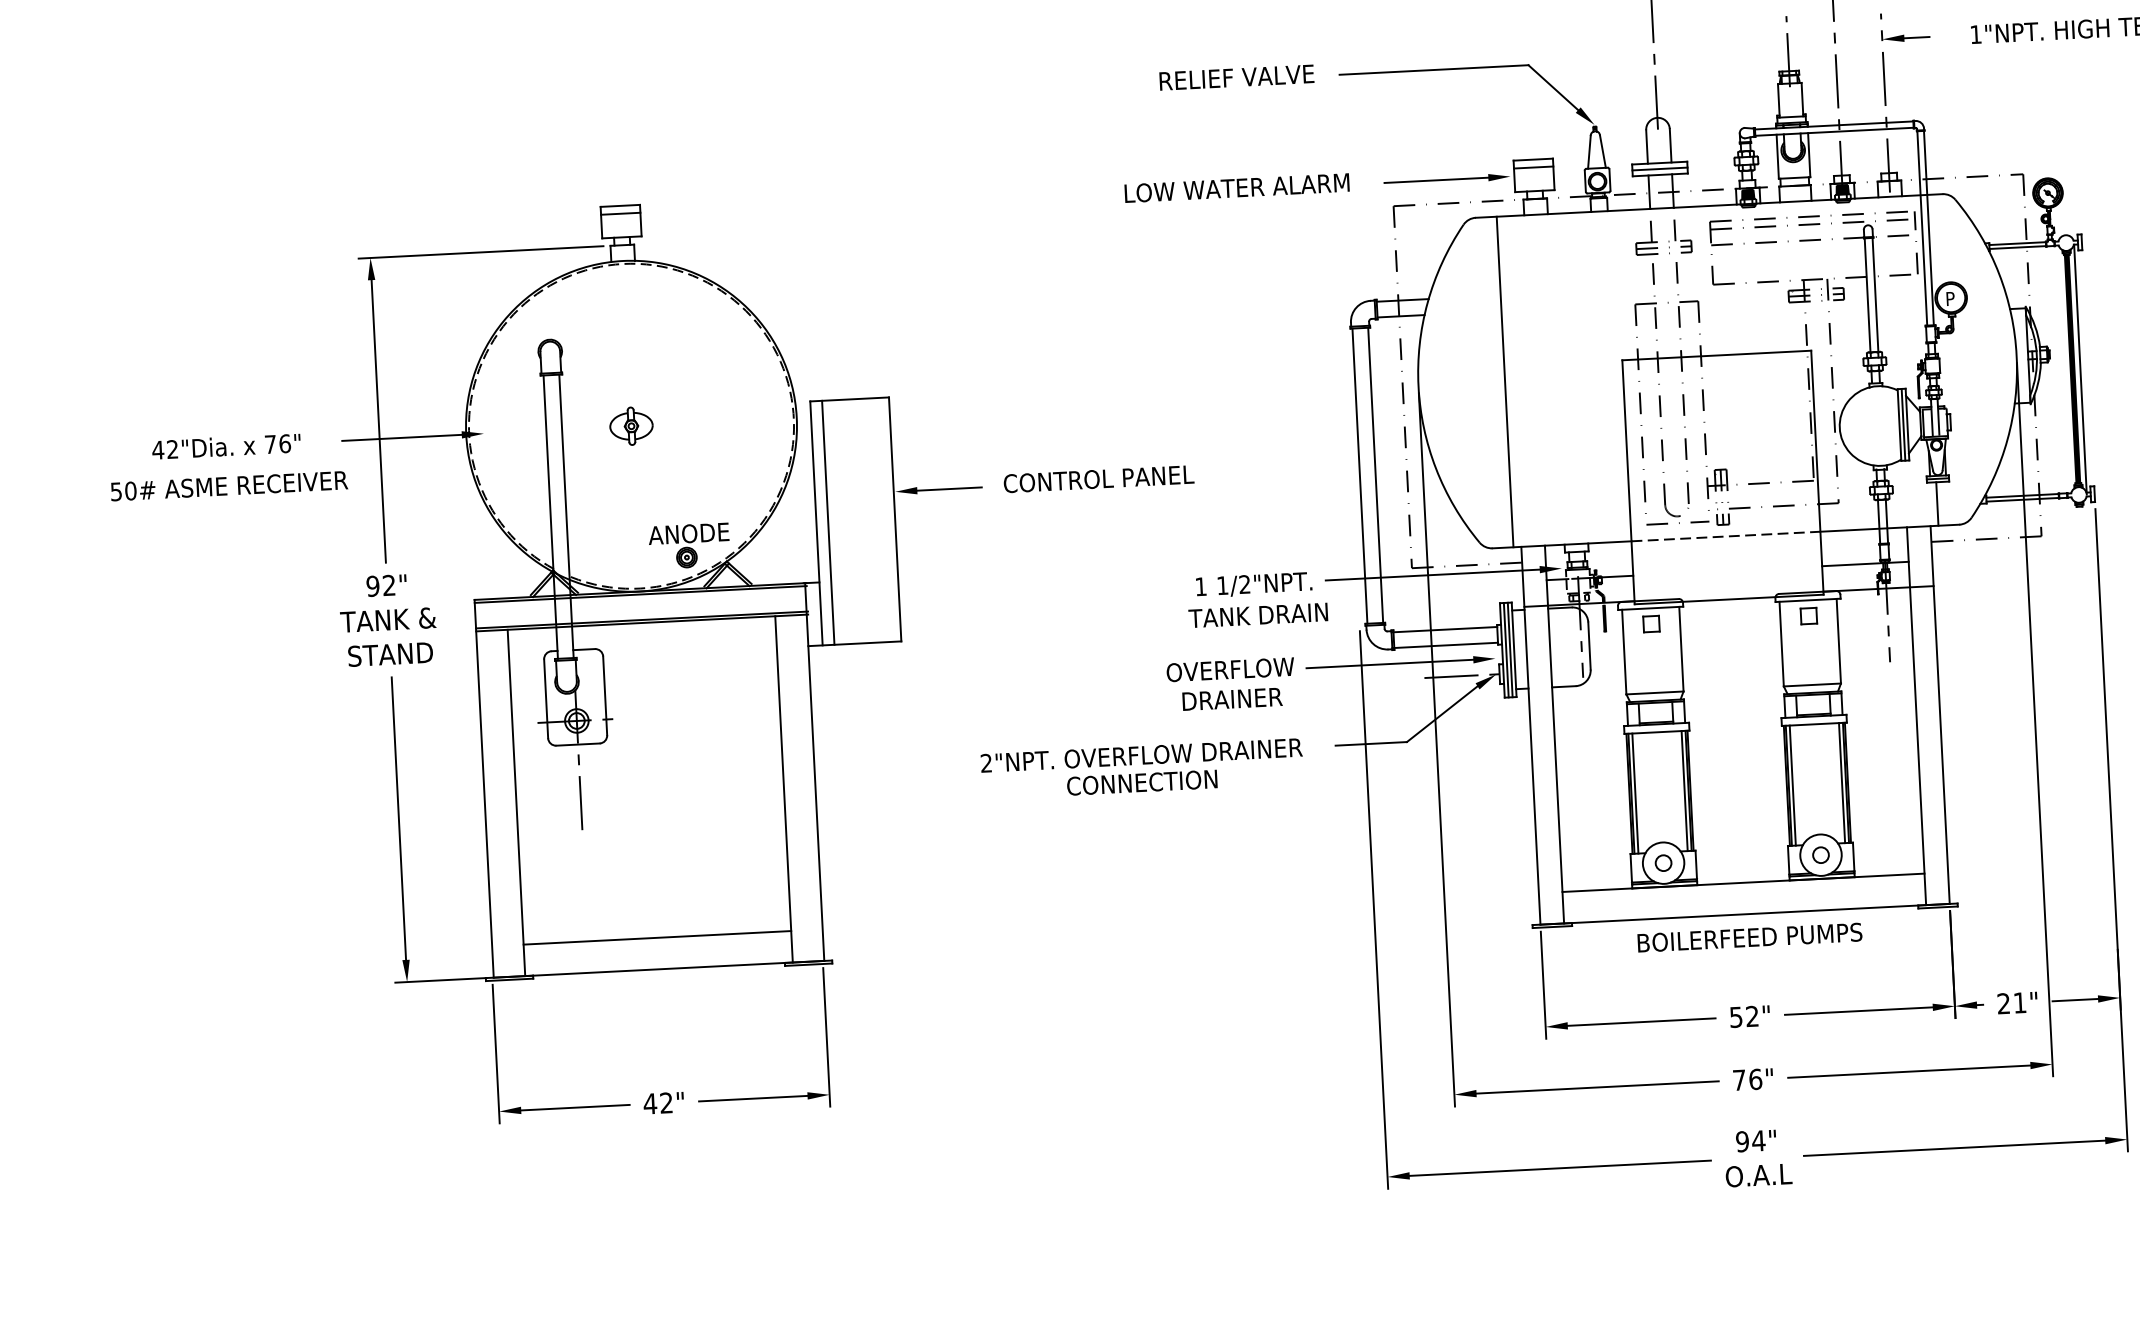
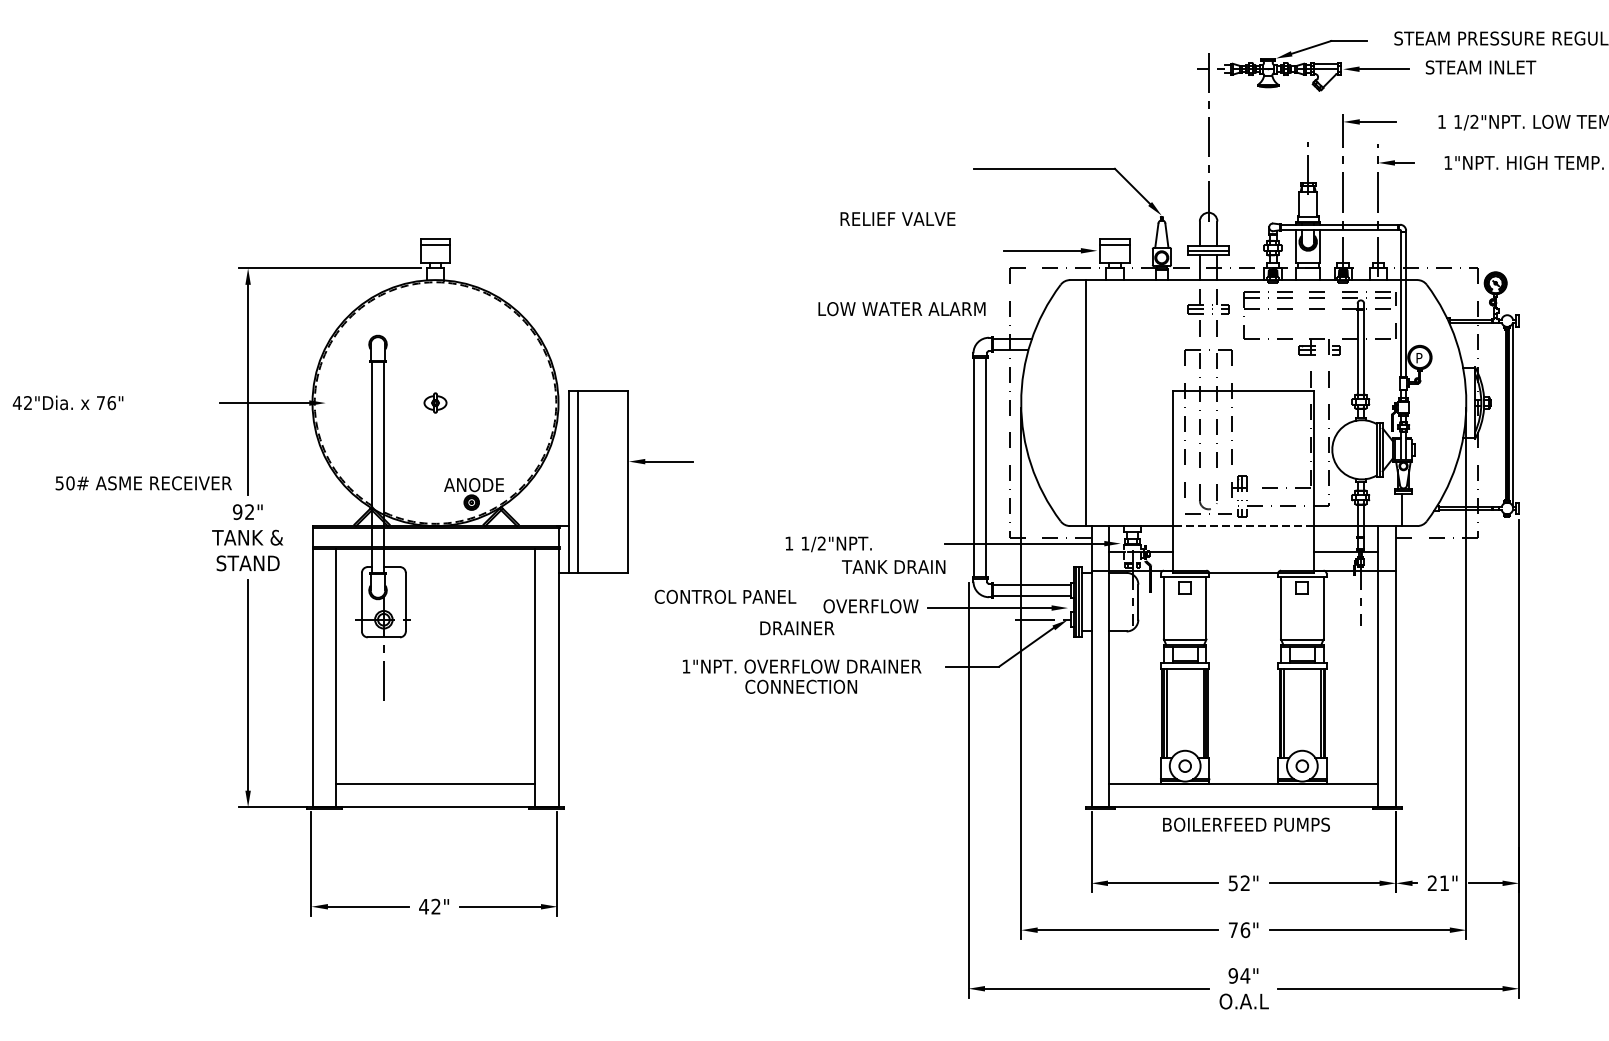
text: (1236, 76) -> (897, 218), moved
text: (1236, 188) -> (901, 309), moved
part: (631, 425) -> (435, 402), size x0.7
text: (225, 446) -> (67, 402), moved
text: (1098, 478) -> (725, 596), moved
text: (228, 486) -> (143, 483), moved
text: (1253, 585) -> (828, 544), moved
text: (1232, 699) -> (797, 628), moved
text: (986, 763) -> (686, 666), 2"NPT. -> 1"NPT.

